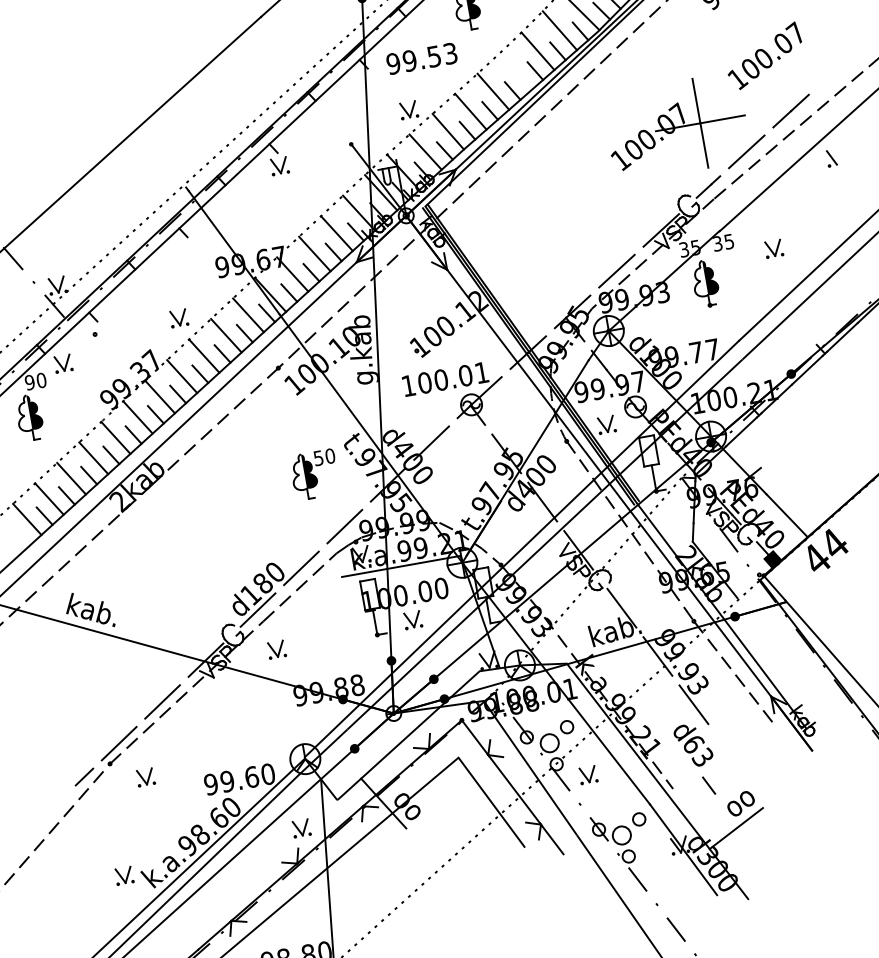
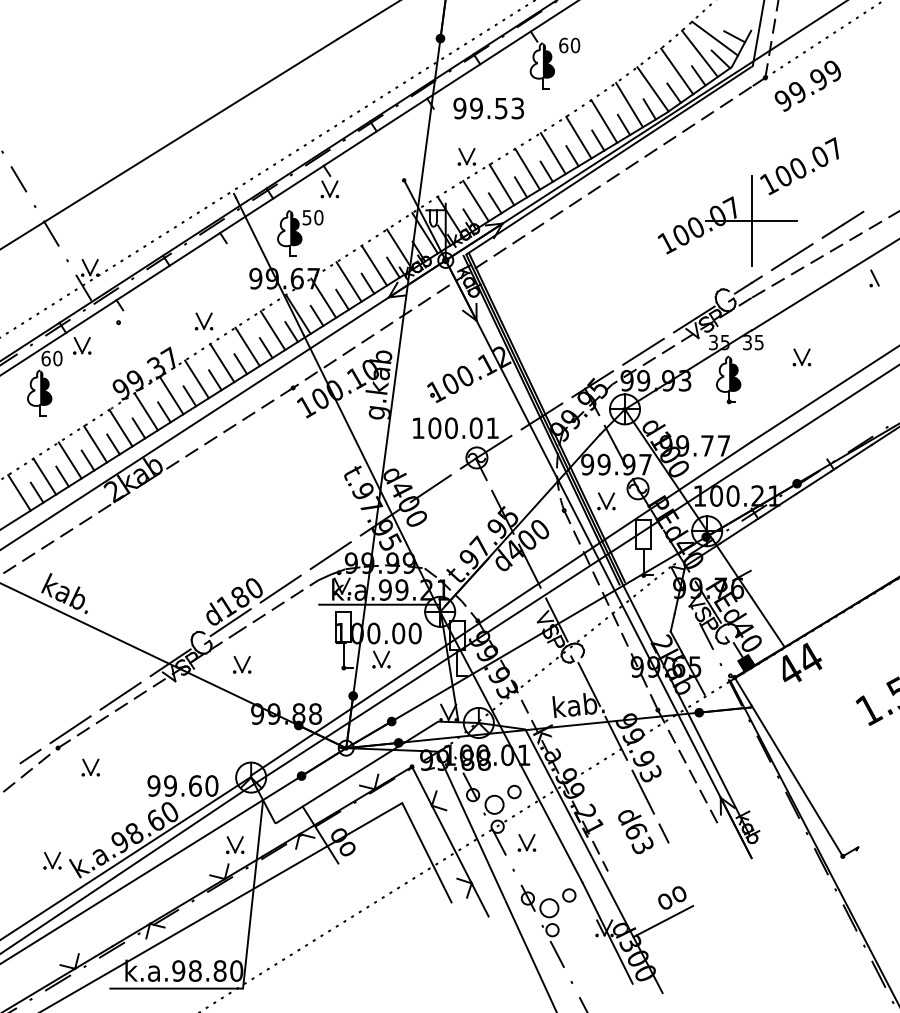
text: (764, 56) -> (799, 166), moved
line: (515, 71) -> (578, 137), added
text: (29, 382) -> (45, 358), 90 -> 60
part: (314, 474) -> (300, 233), moved
line: (708, 785) -> (663, 833), moved

